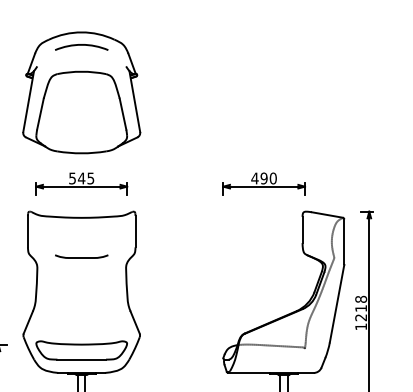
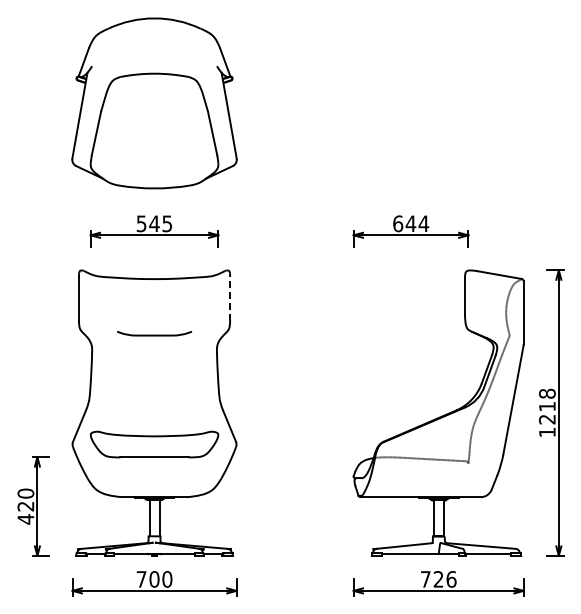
arc: (81, 45) -> (154, 36), removed
text: (263, 178) -> (410, 223), 490 -> 644
line: (135, 231) -> (230, 298), solid -> dashed
part: (81, 350) -> (154, 444), moved

